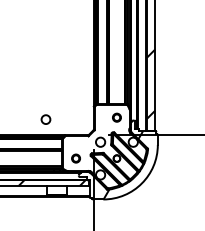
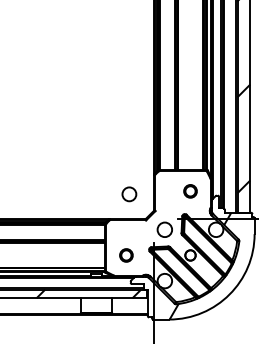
circle: (45, 119) -> (128, 194), moved

